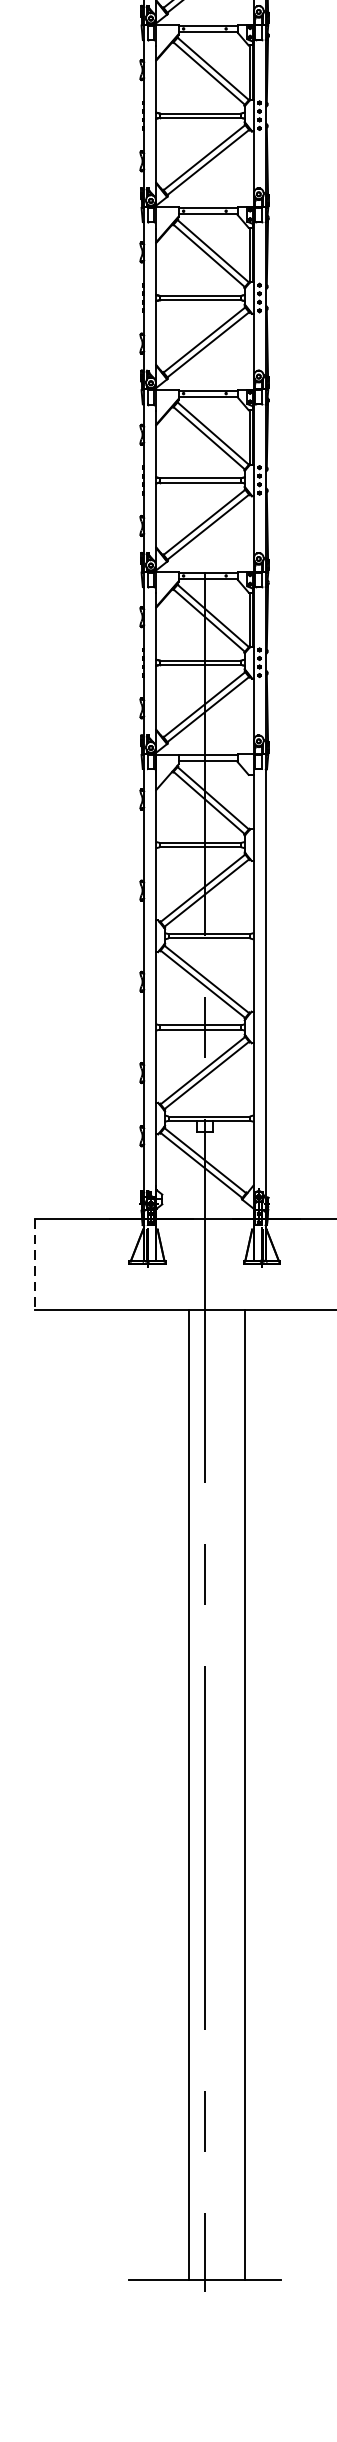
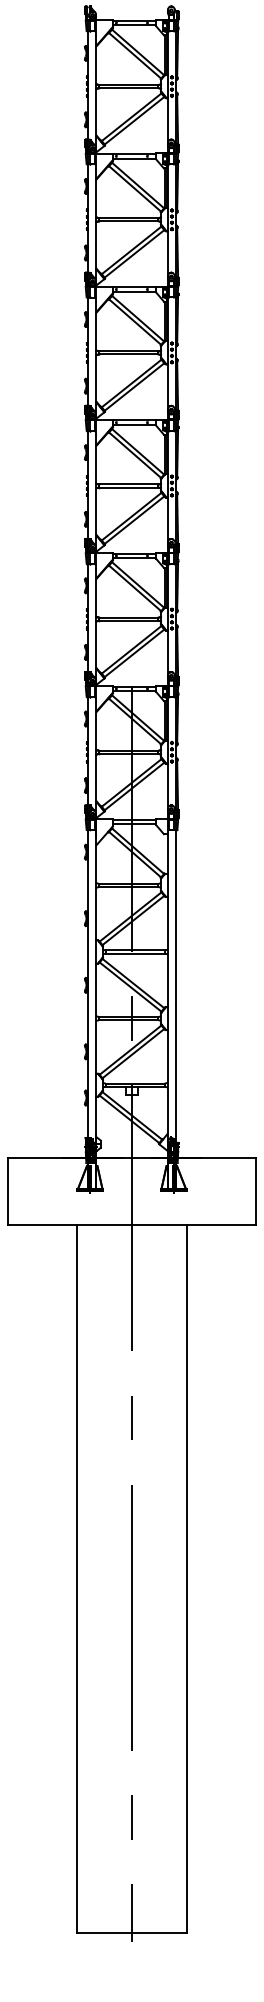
line: (34, 1265) -> (7, 1192), dashed -> solid
line: (189, 1794) -> (76, 1578), moved
line: (245, 1794) -> (187, 1578), moved

